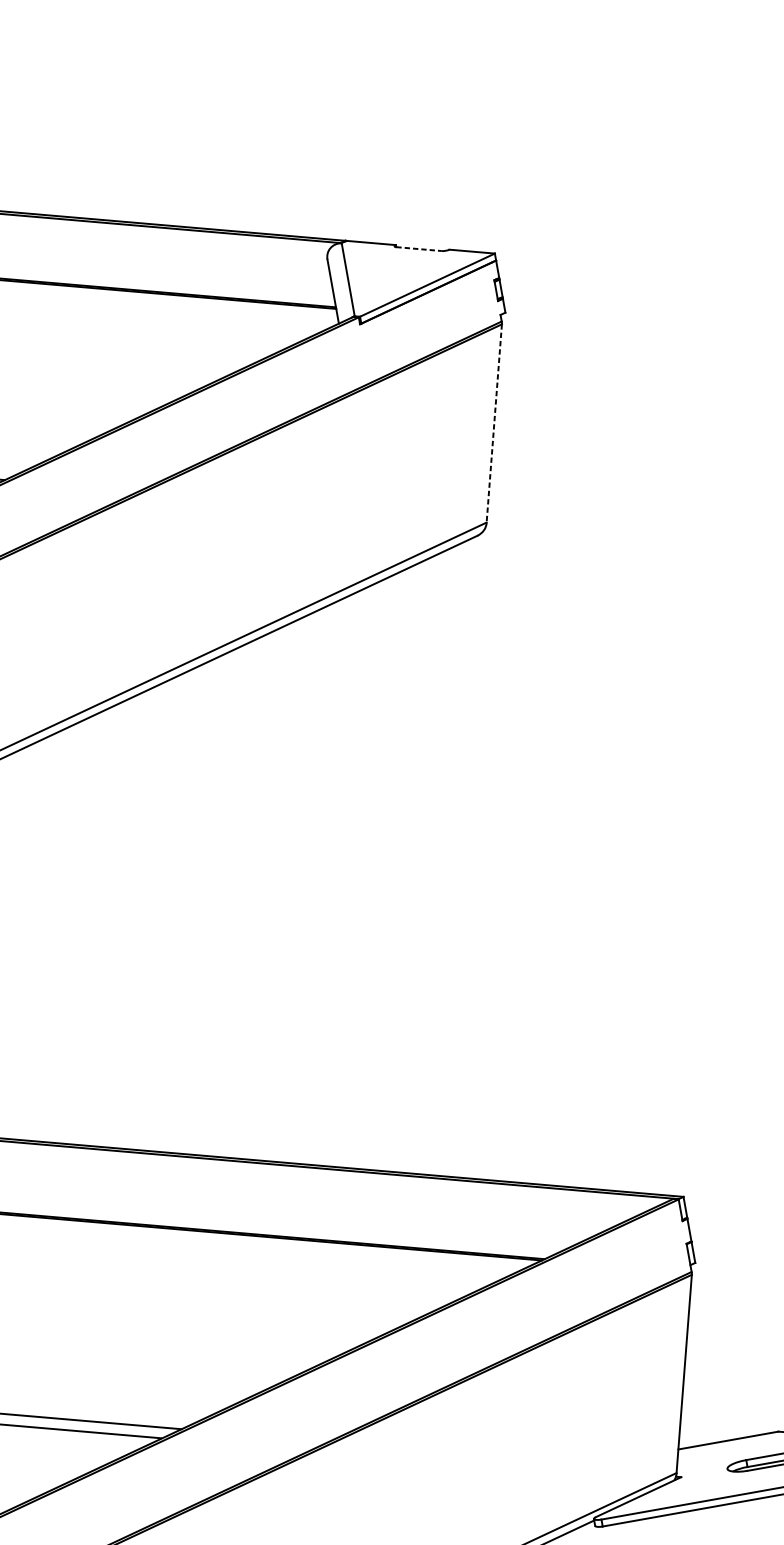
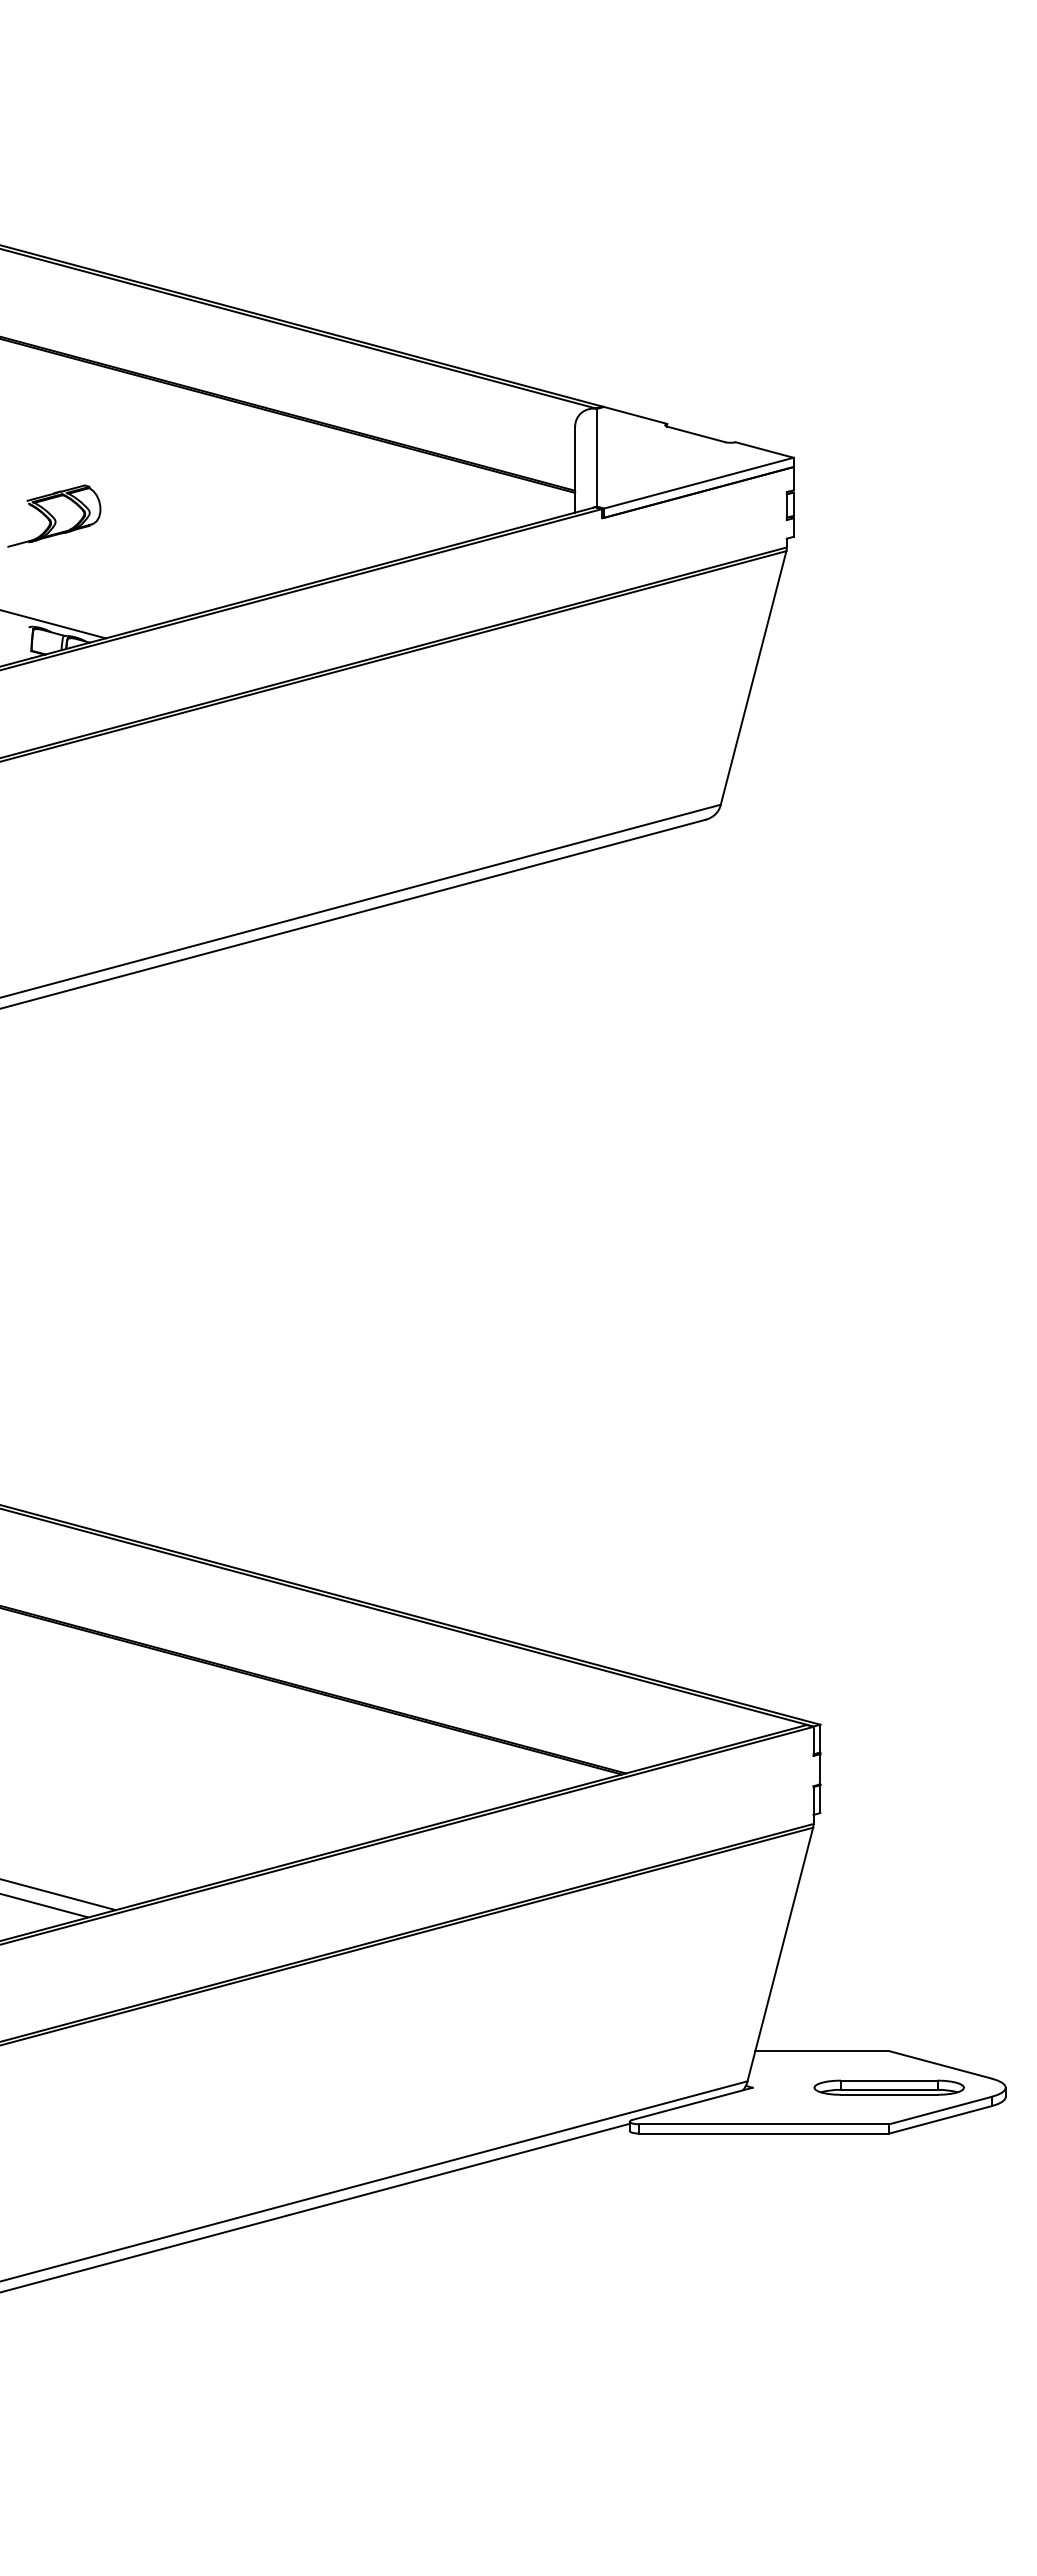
line: (419, 249) -> (696, 434), dashed -> solid
line: (494, 423) -> (753, 677), dashed -> solid

